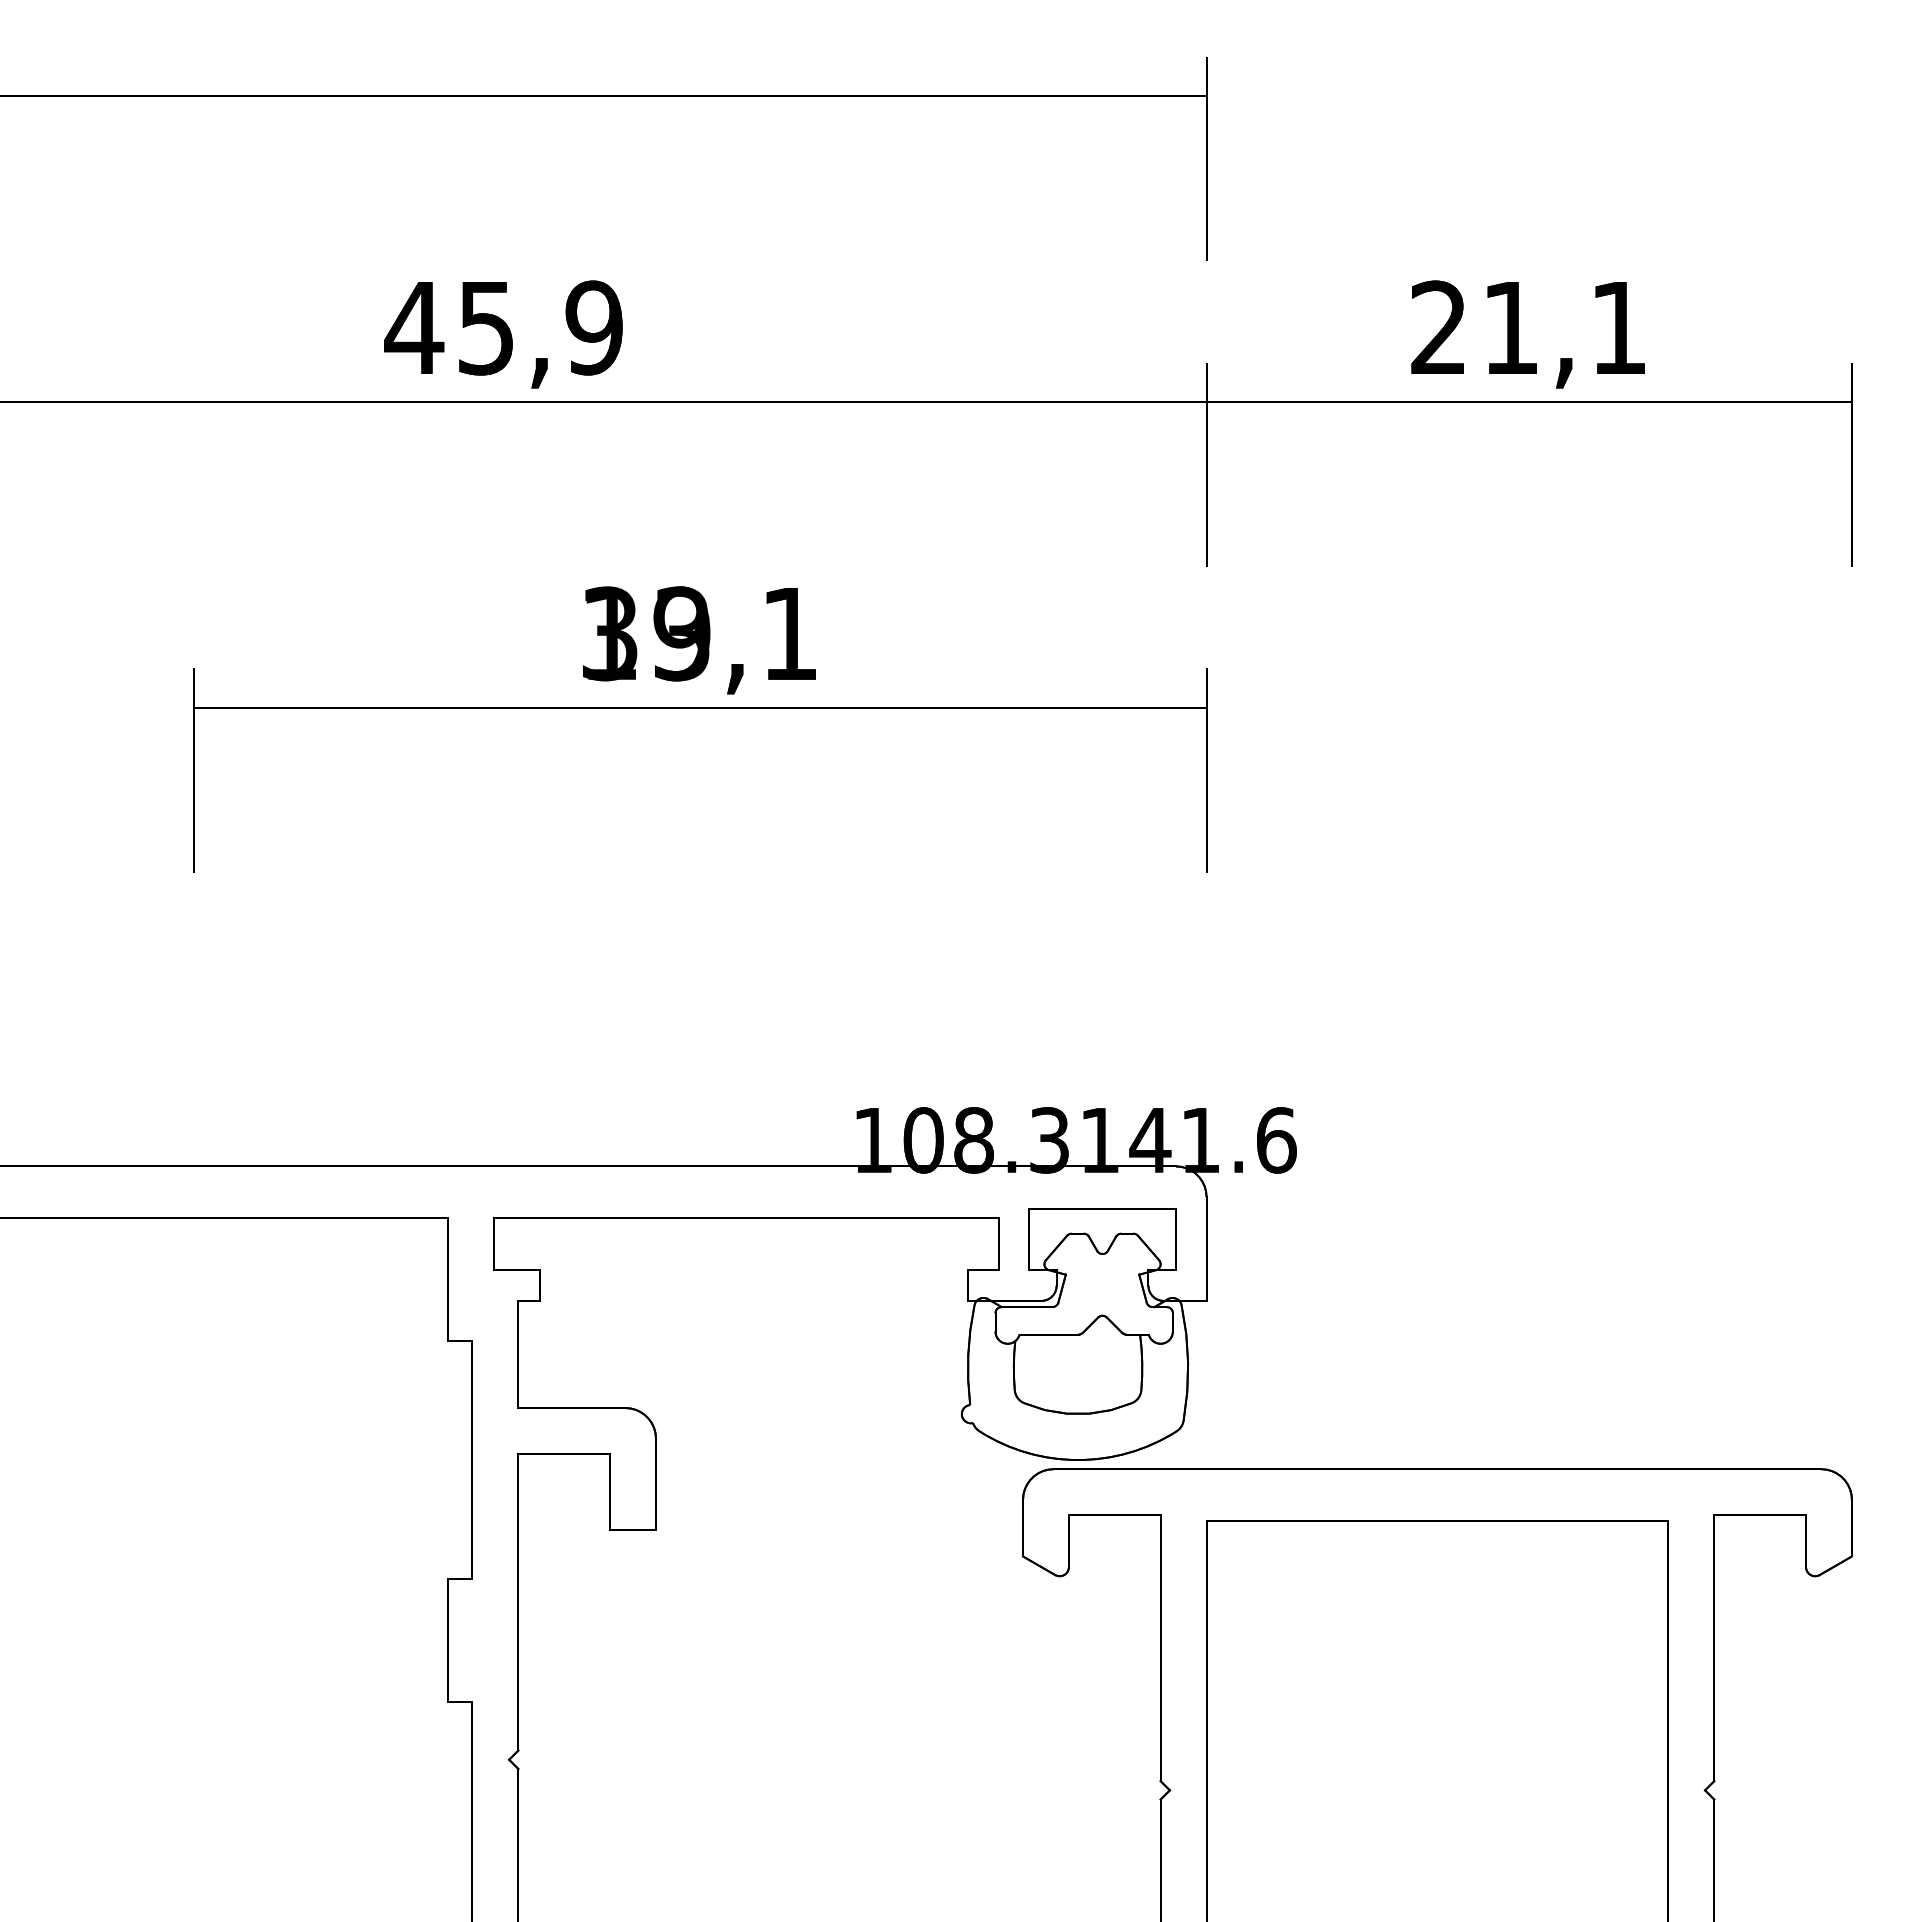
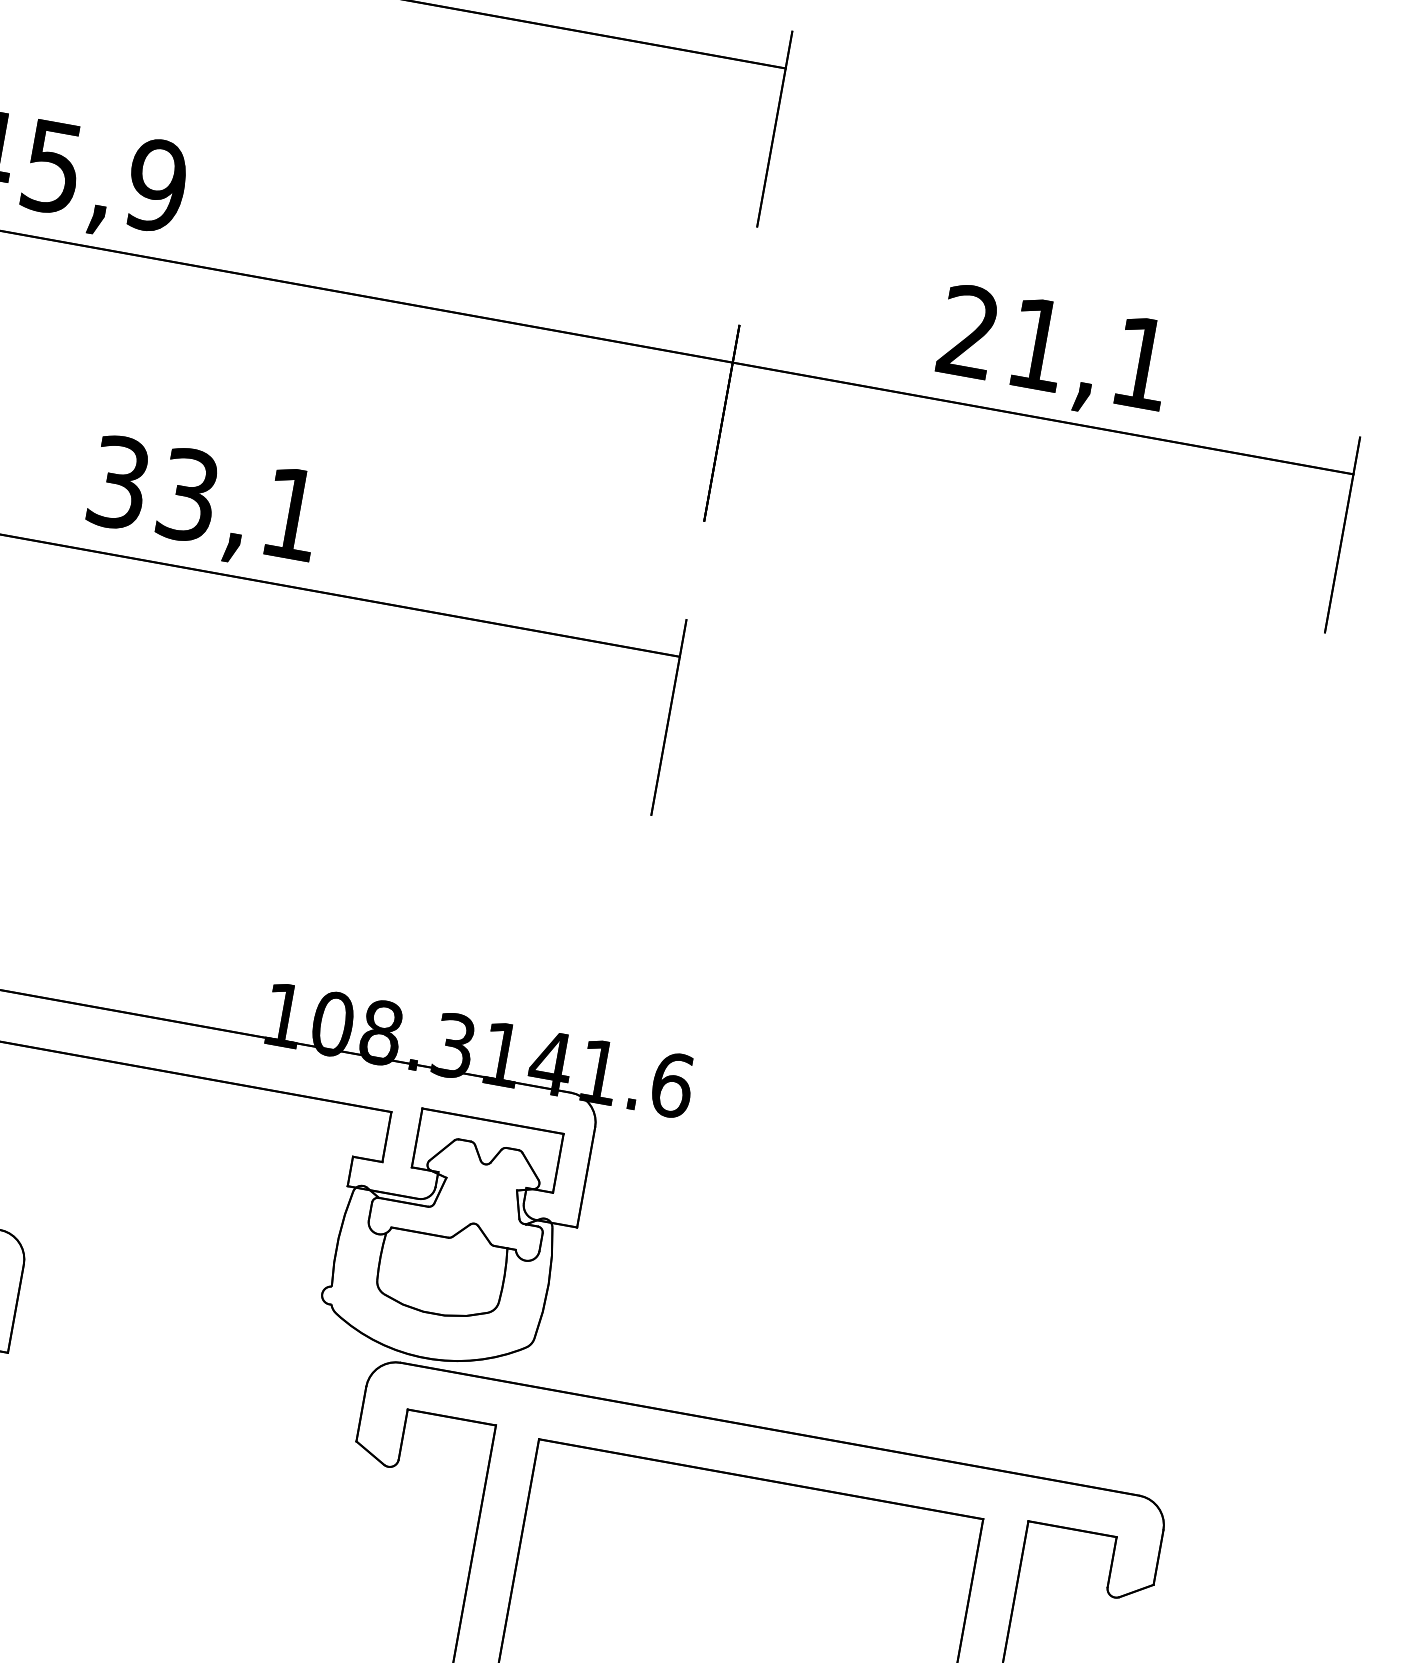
text: (646, 633) -> (154, 488), 19,1 -> 33,1

